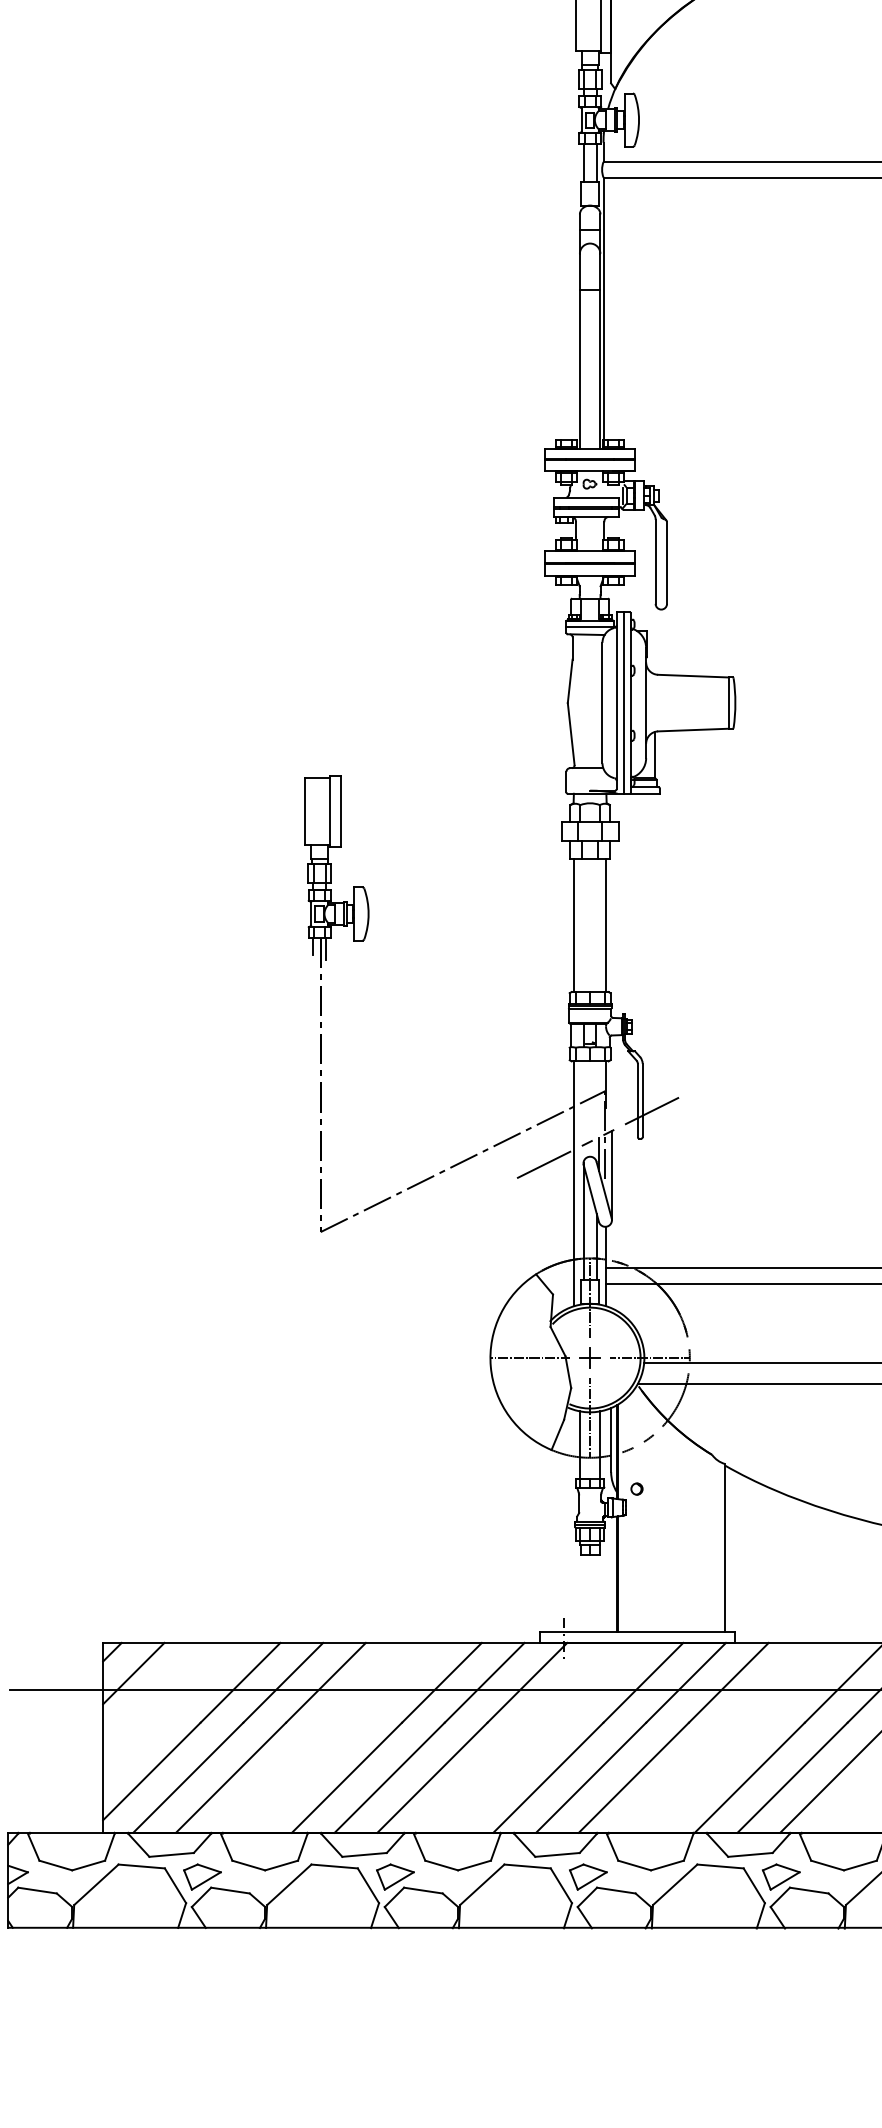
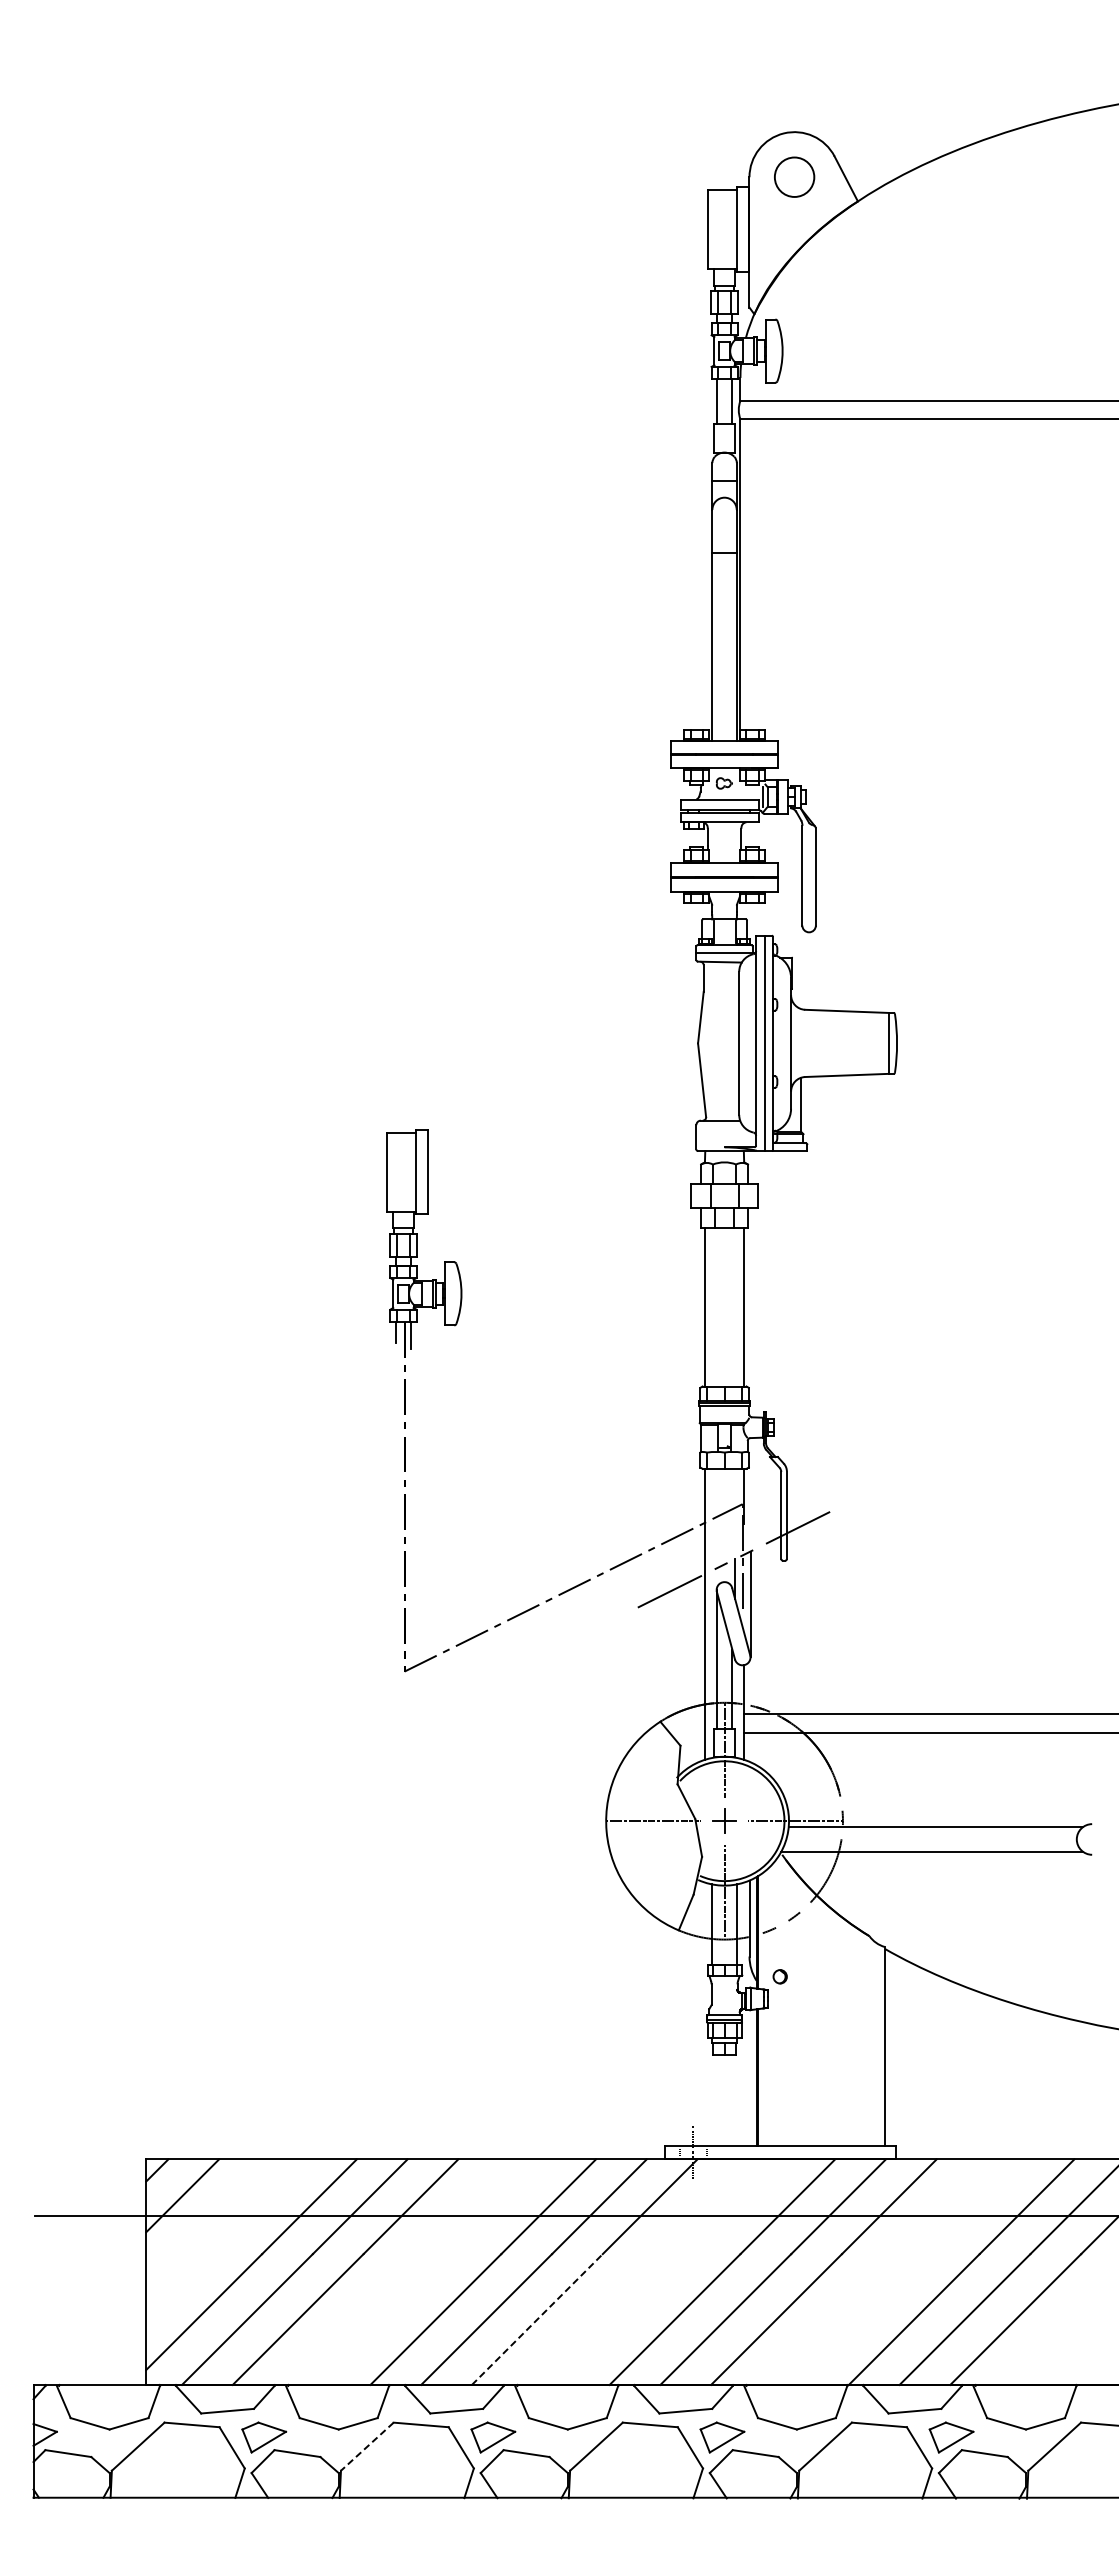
line: (432, 1777) -> (537, 2319), solid -> dashed
line: (289, 1884) -> (367, 2446), solid -> dashed

